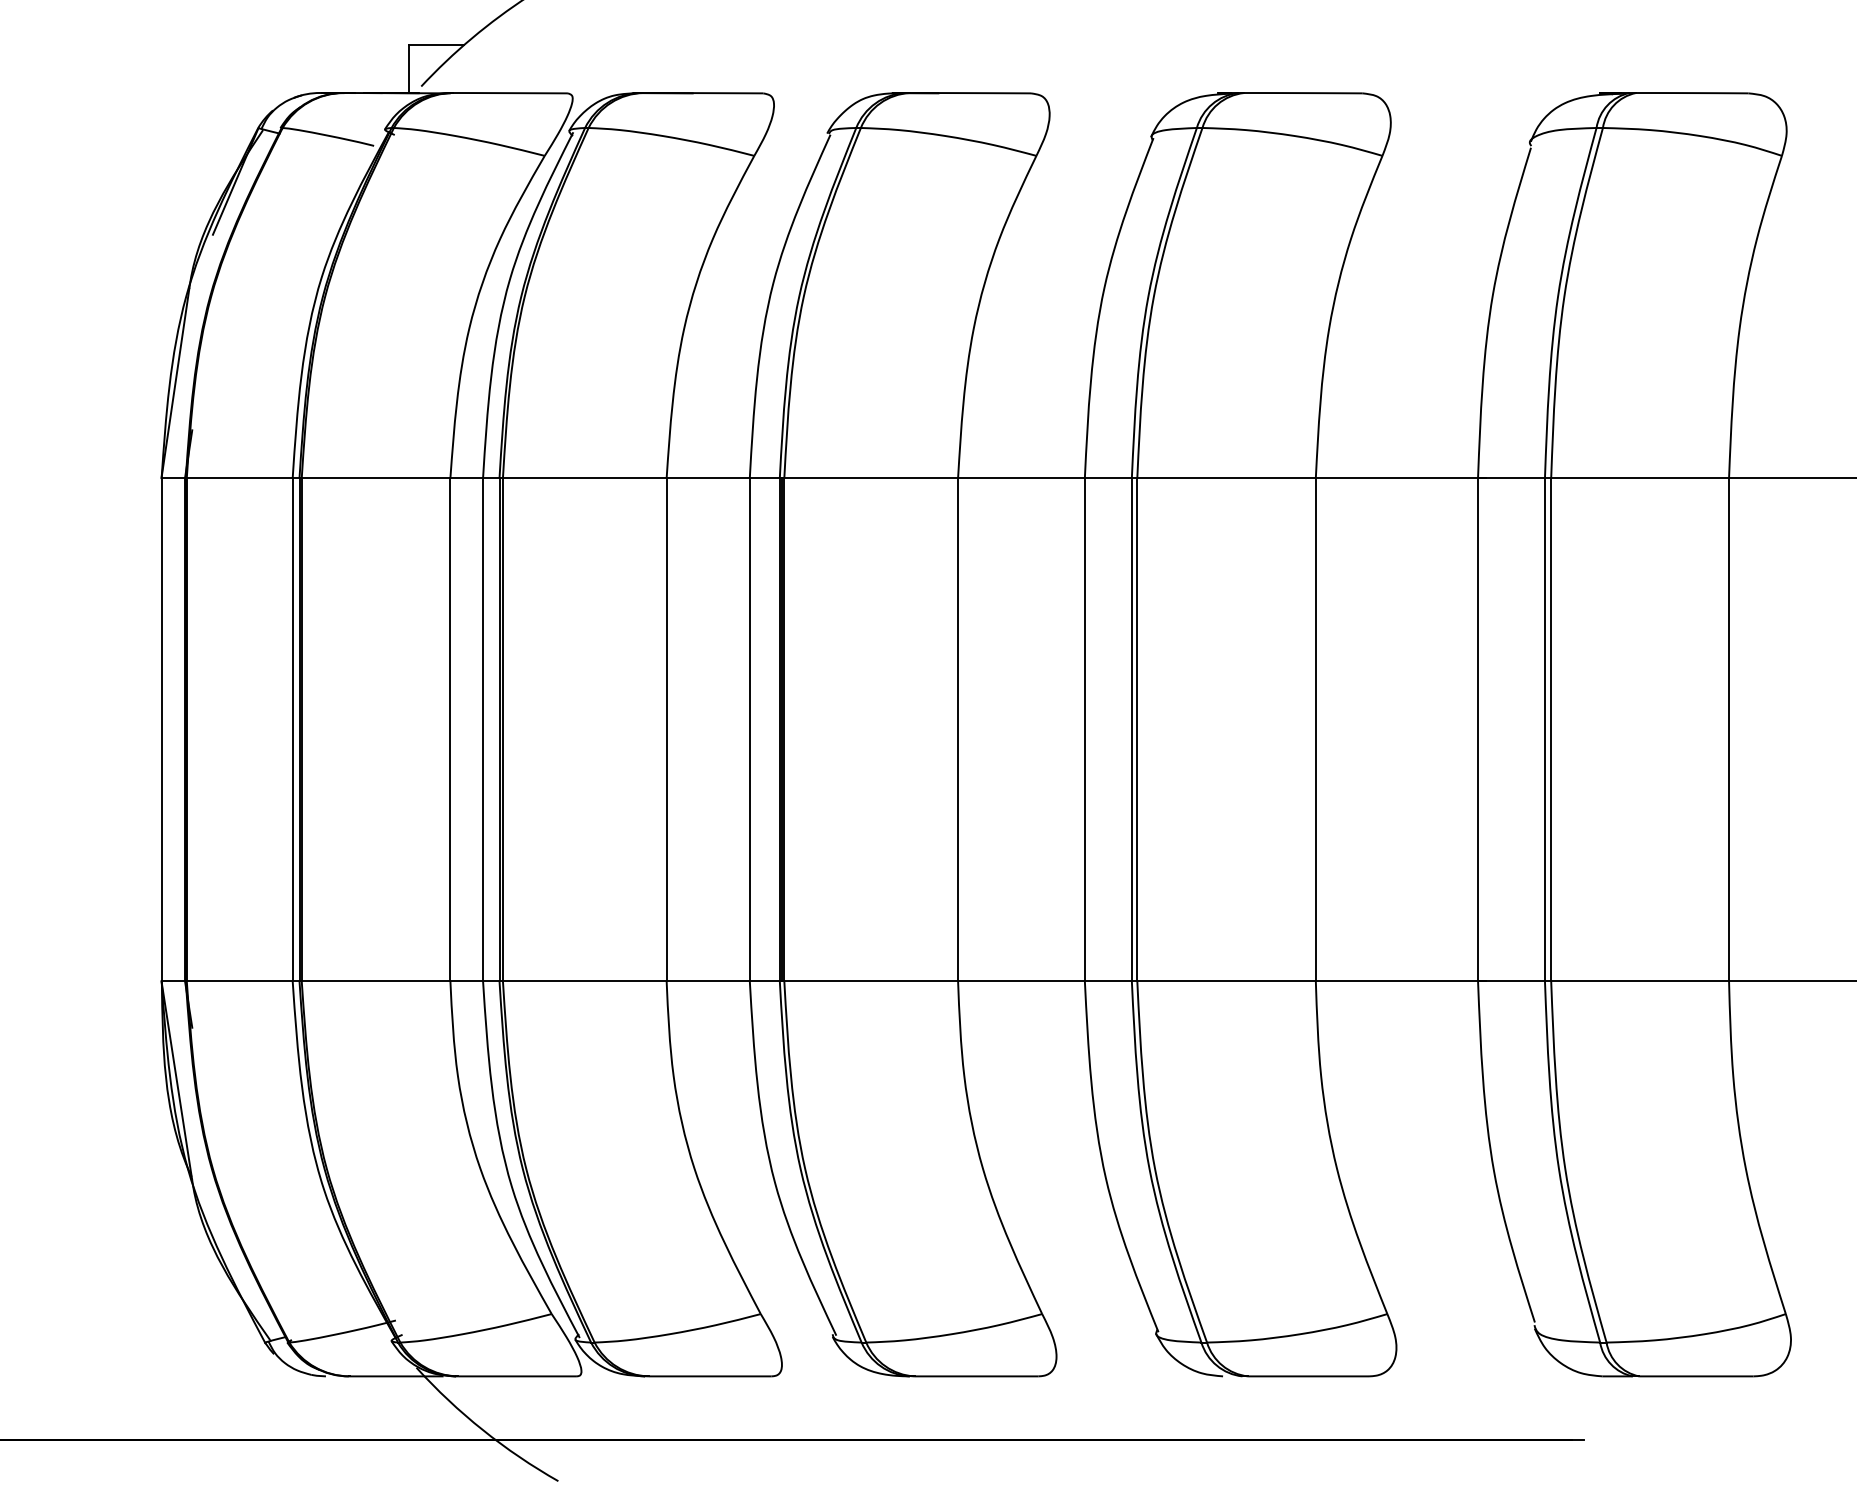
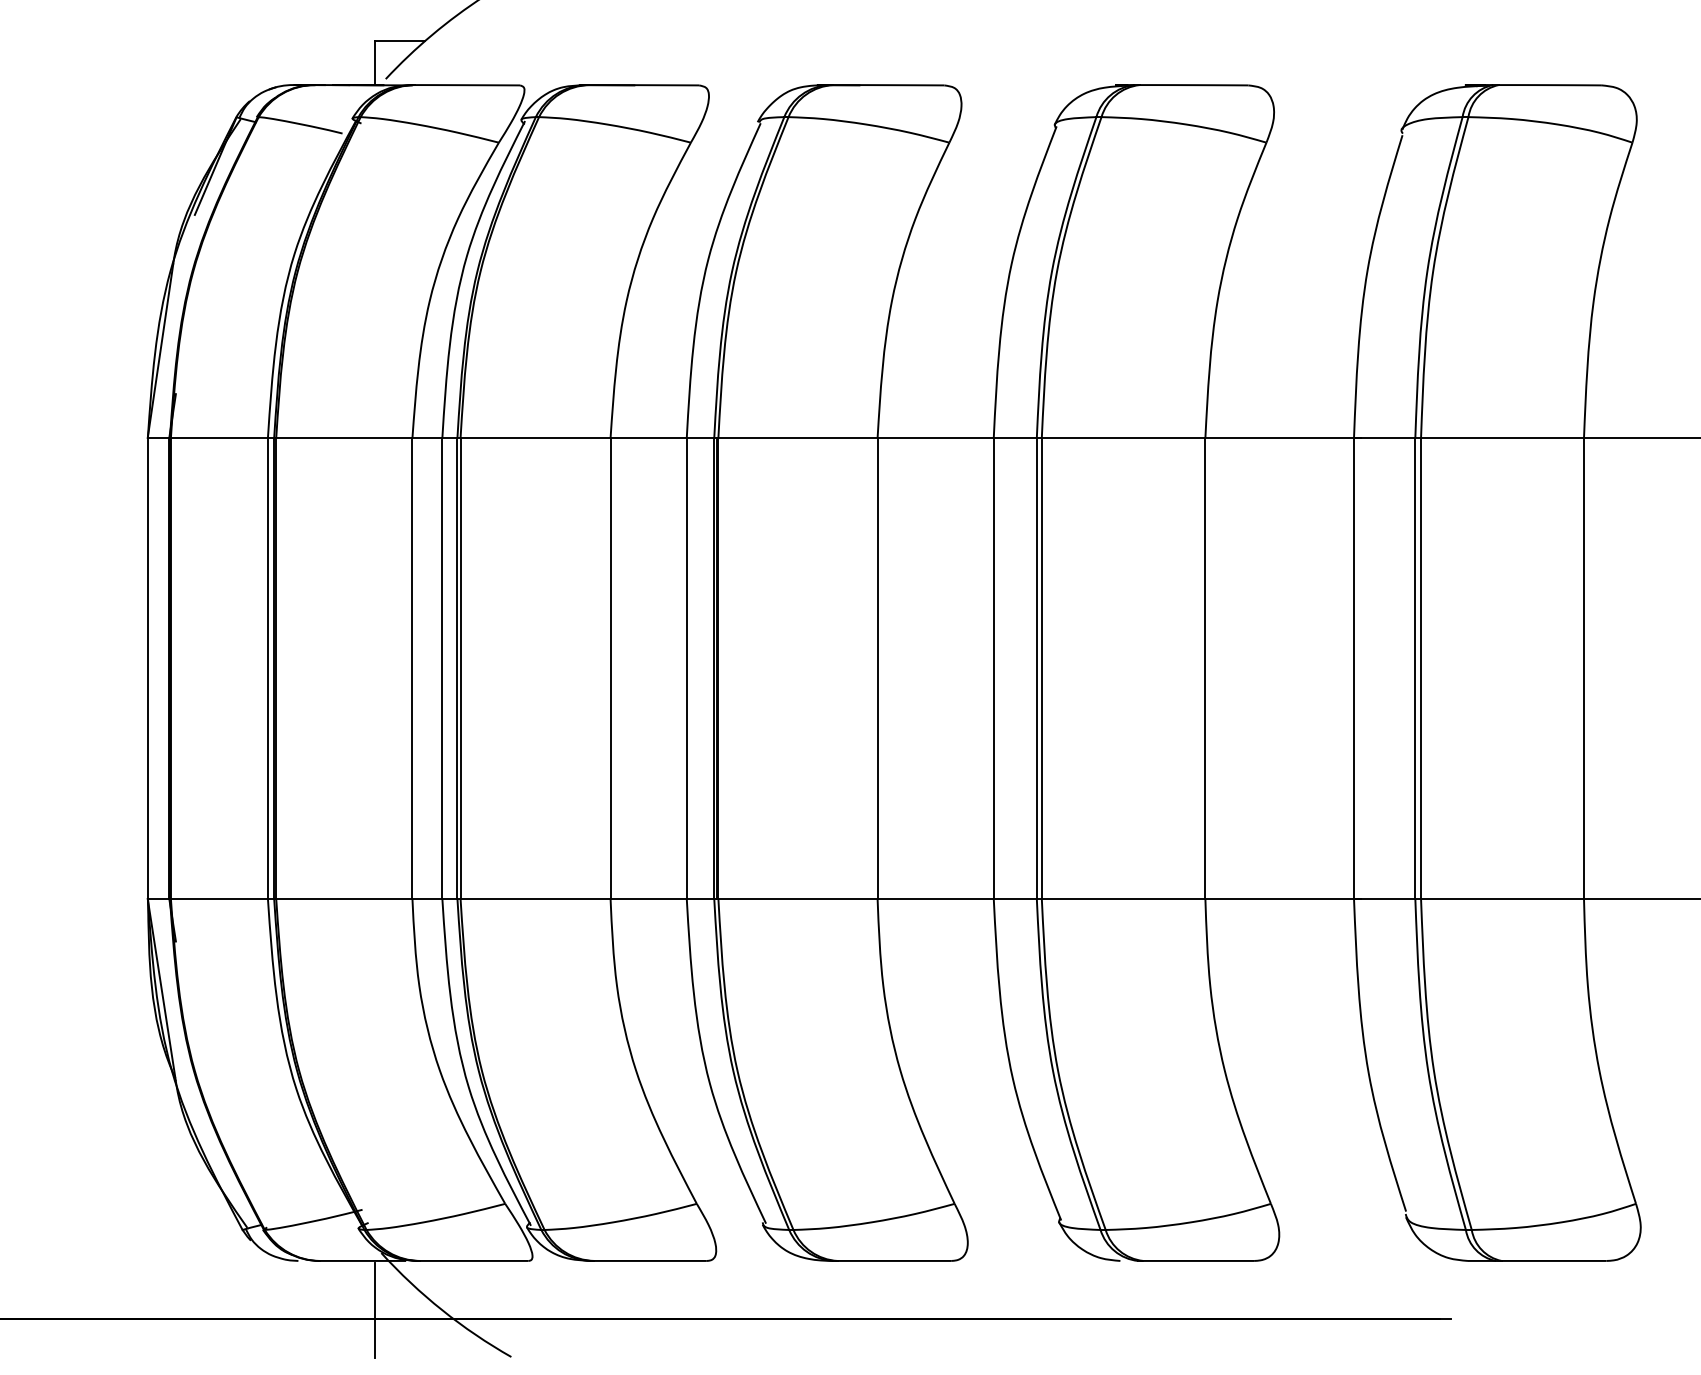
line: (408, 1429) -> (374, 1309), added

